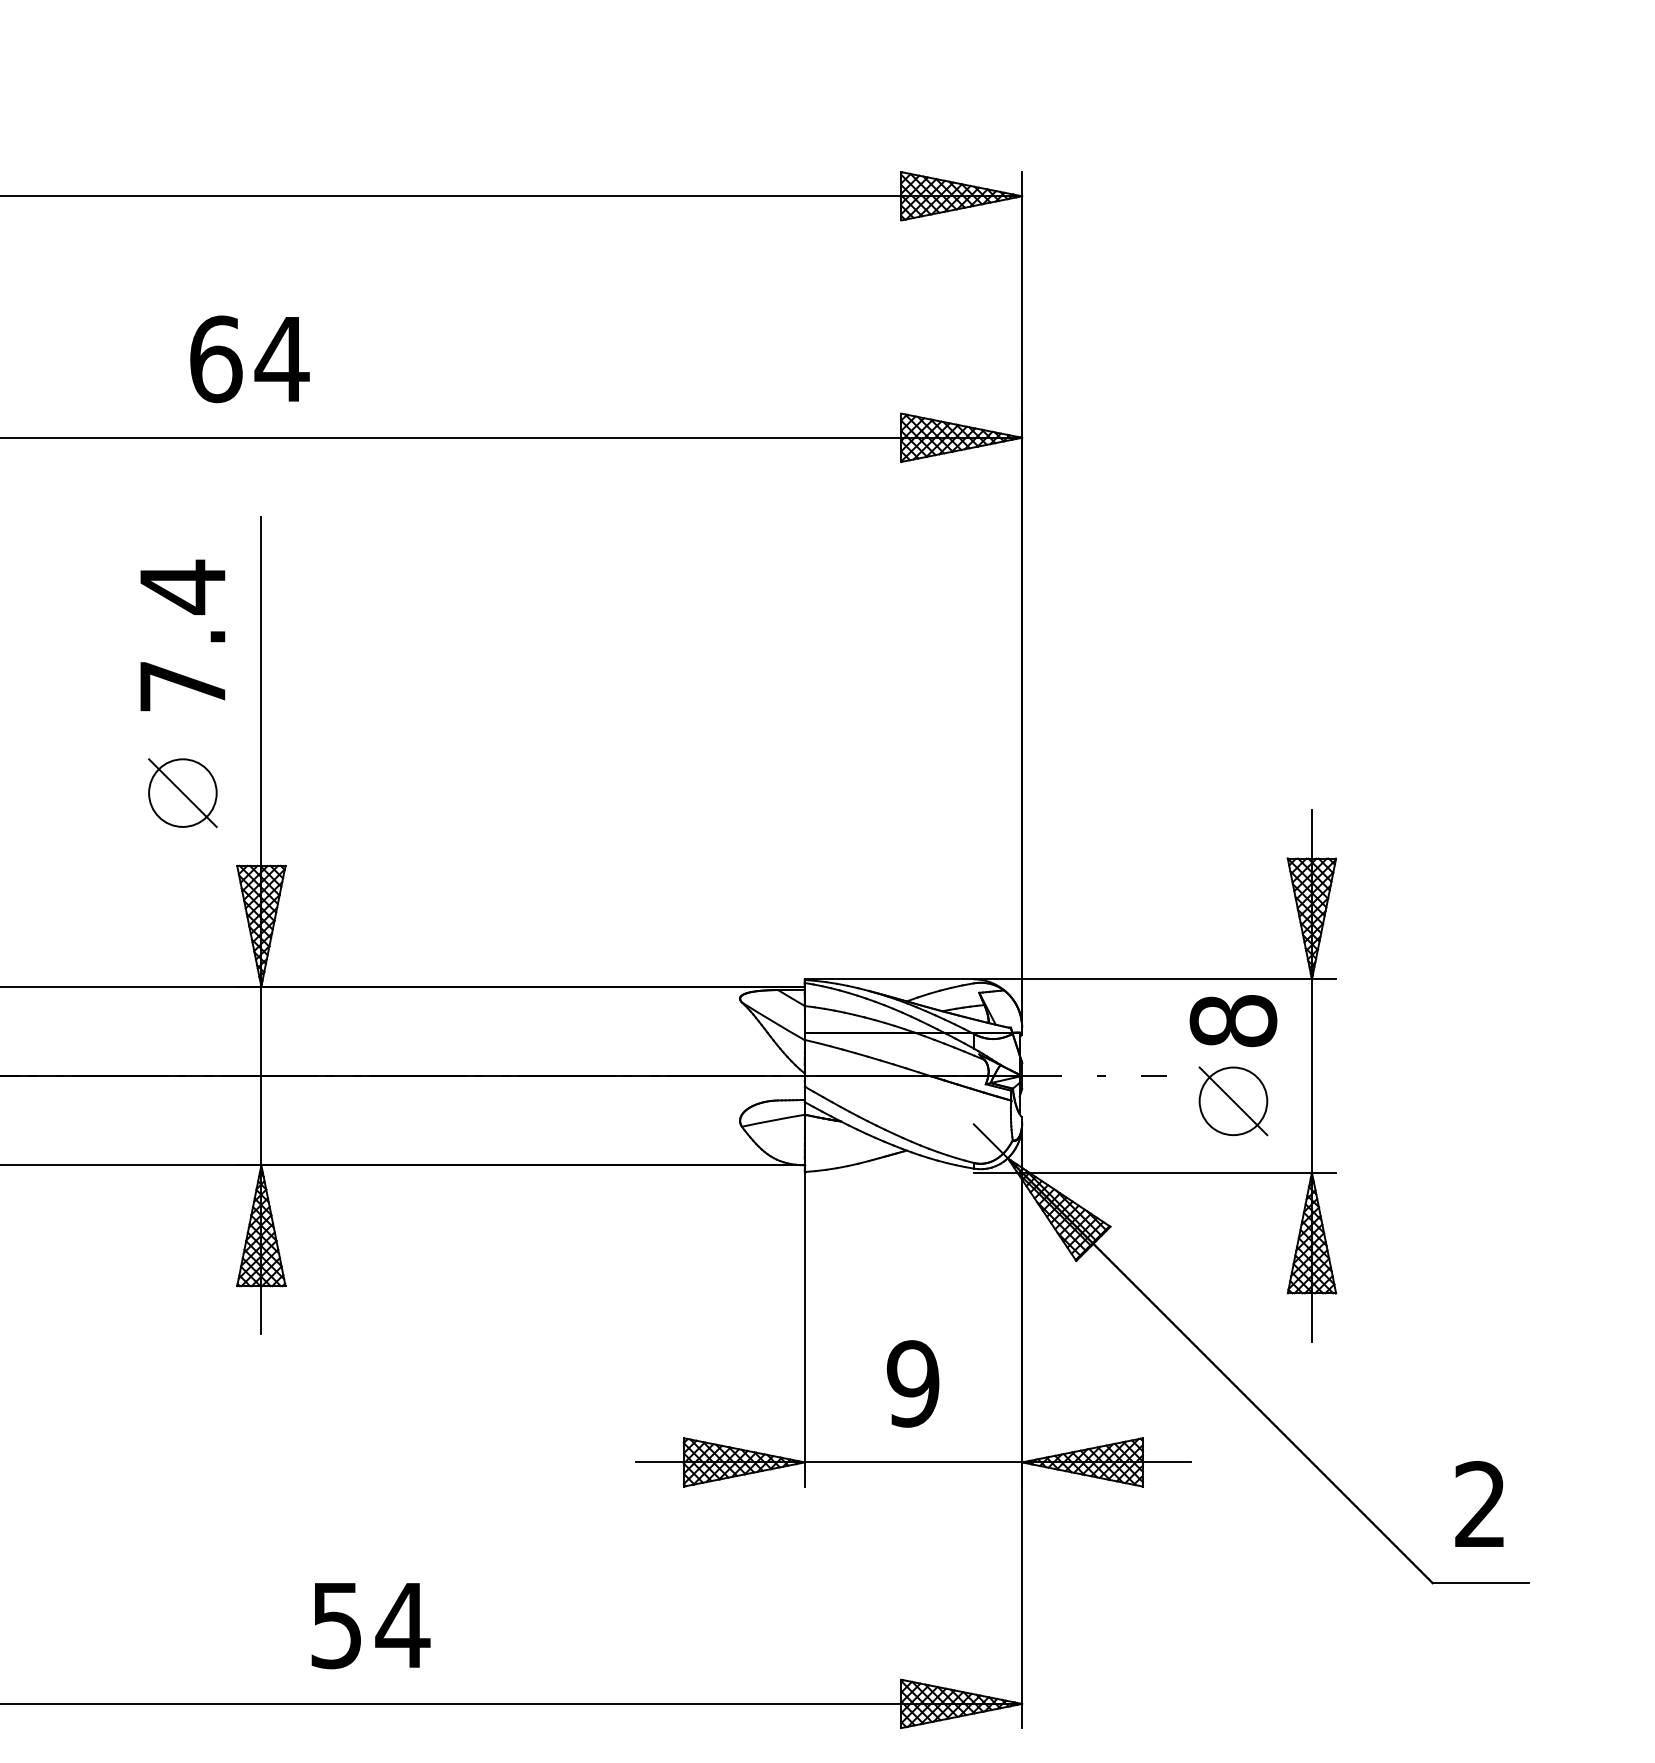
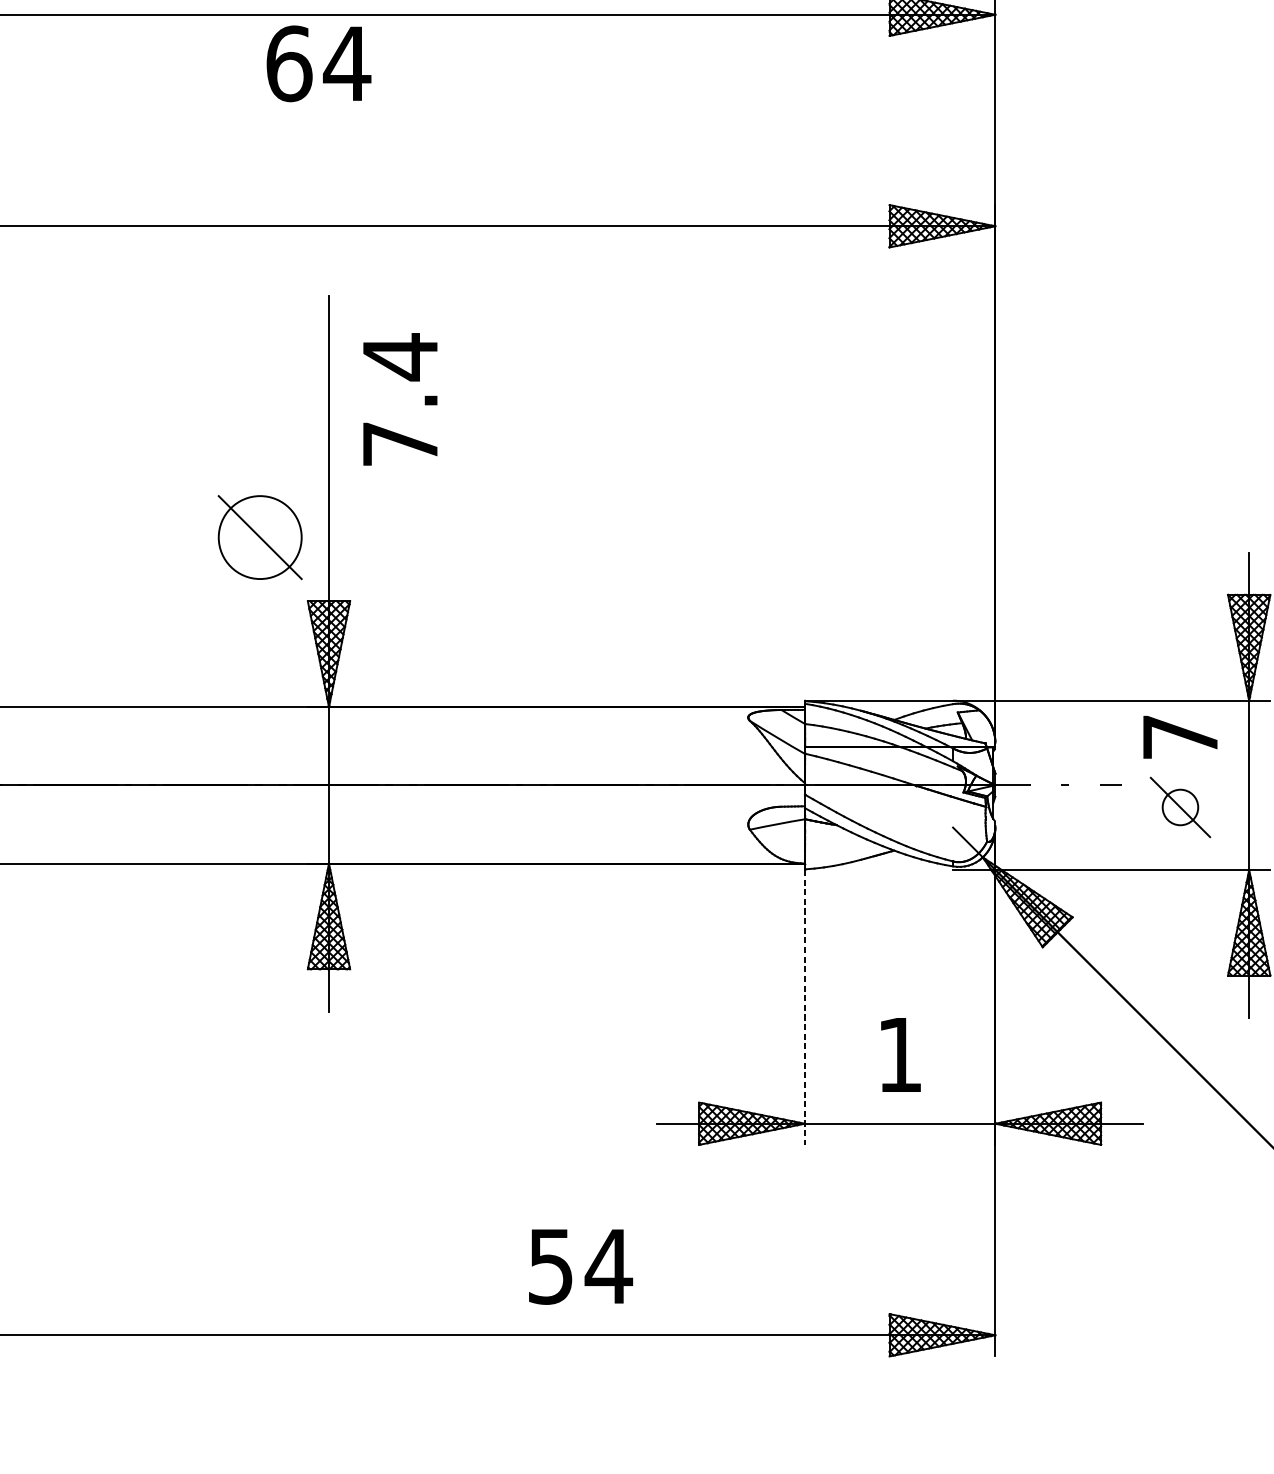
text: (249, 359) -> (318, 63), moved
text: (182, 635) -> (400, 399), moved
part: (182, 792) -> (259, 536), size x1.4
text: (1233, 1021) -> (1180, 737), 8 -> 7
circle: (1233, 1101) -> (1180, 807), size x0.6
line: (804, 1329) -> (804, 1007), solid -> dashed
text: (912, 1383) -> (899, 1054), 9 -> 1
text: (370, 1626) -> (580, 1267), moved

